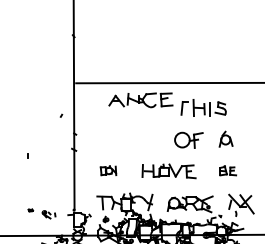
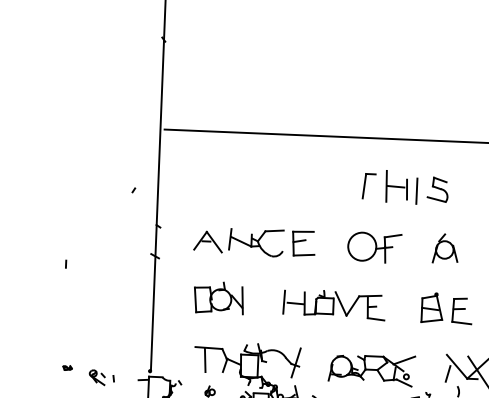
part: (140, 100) -> (253, 242), moved
part: (108, 170) -> (218, 298), size x1.67
part: (228, 170) -> (447, 308), size x1.67

